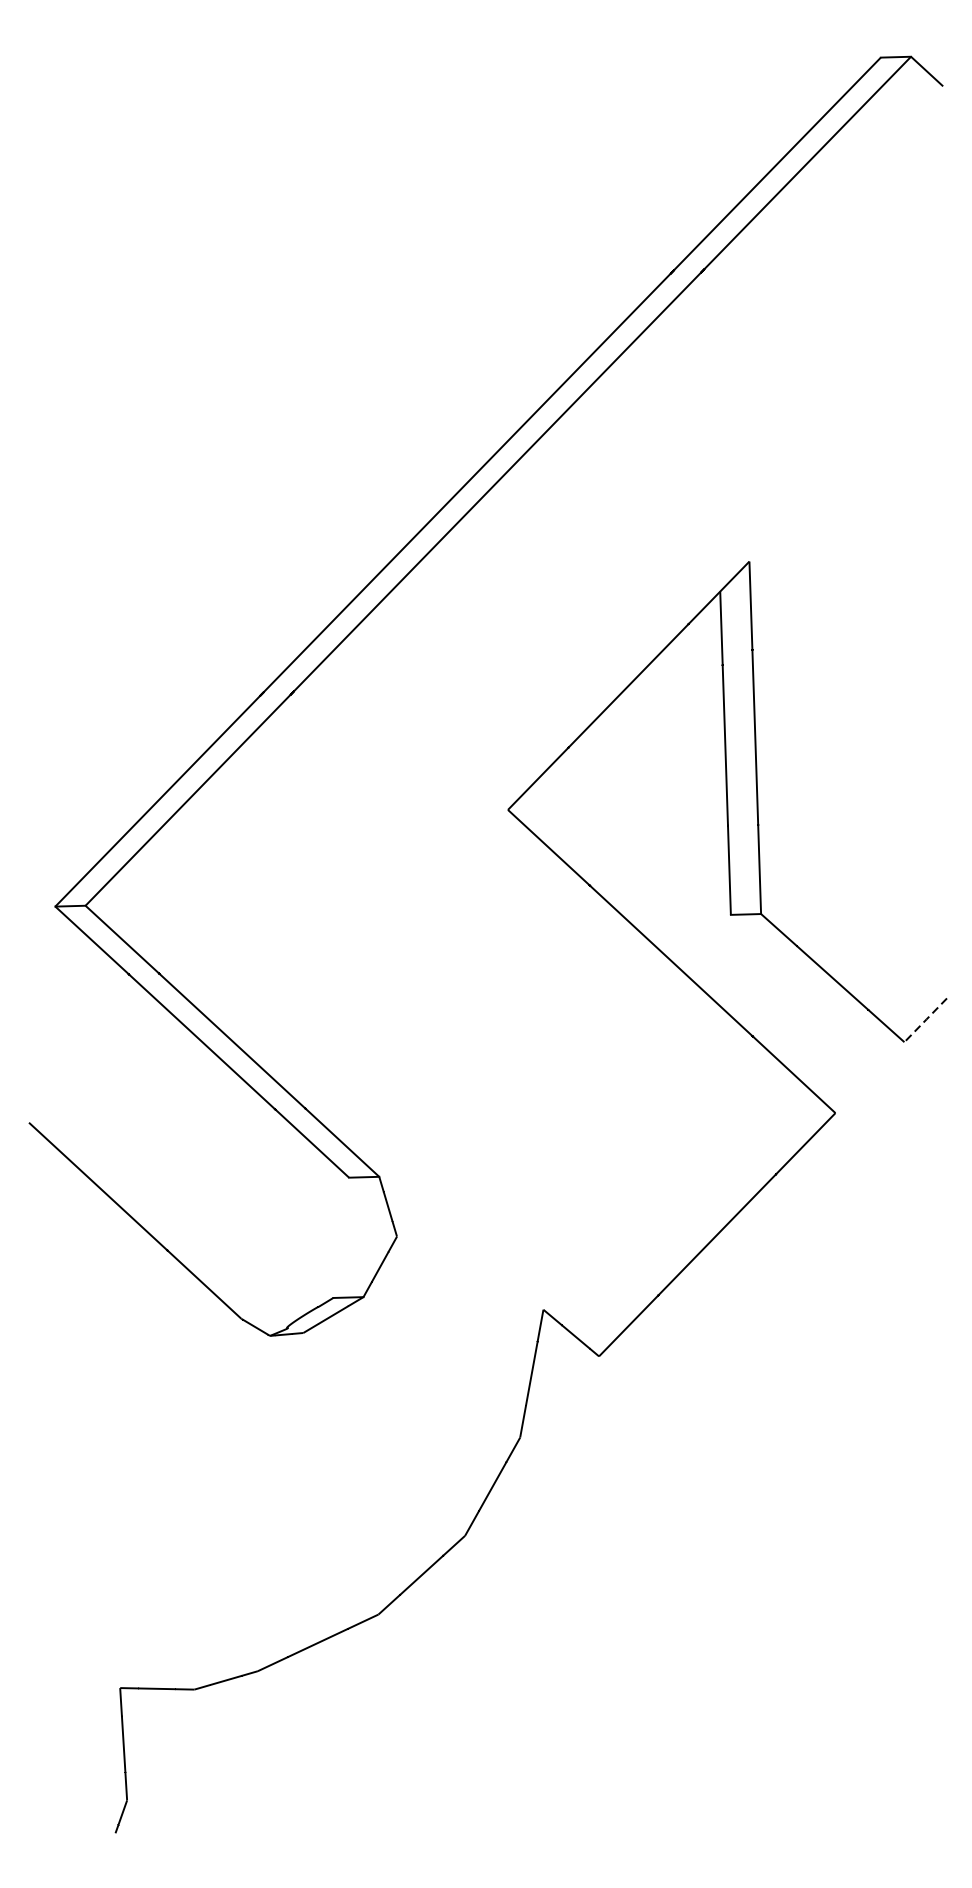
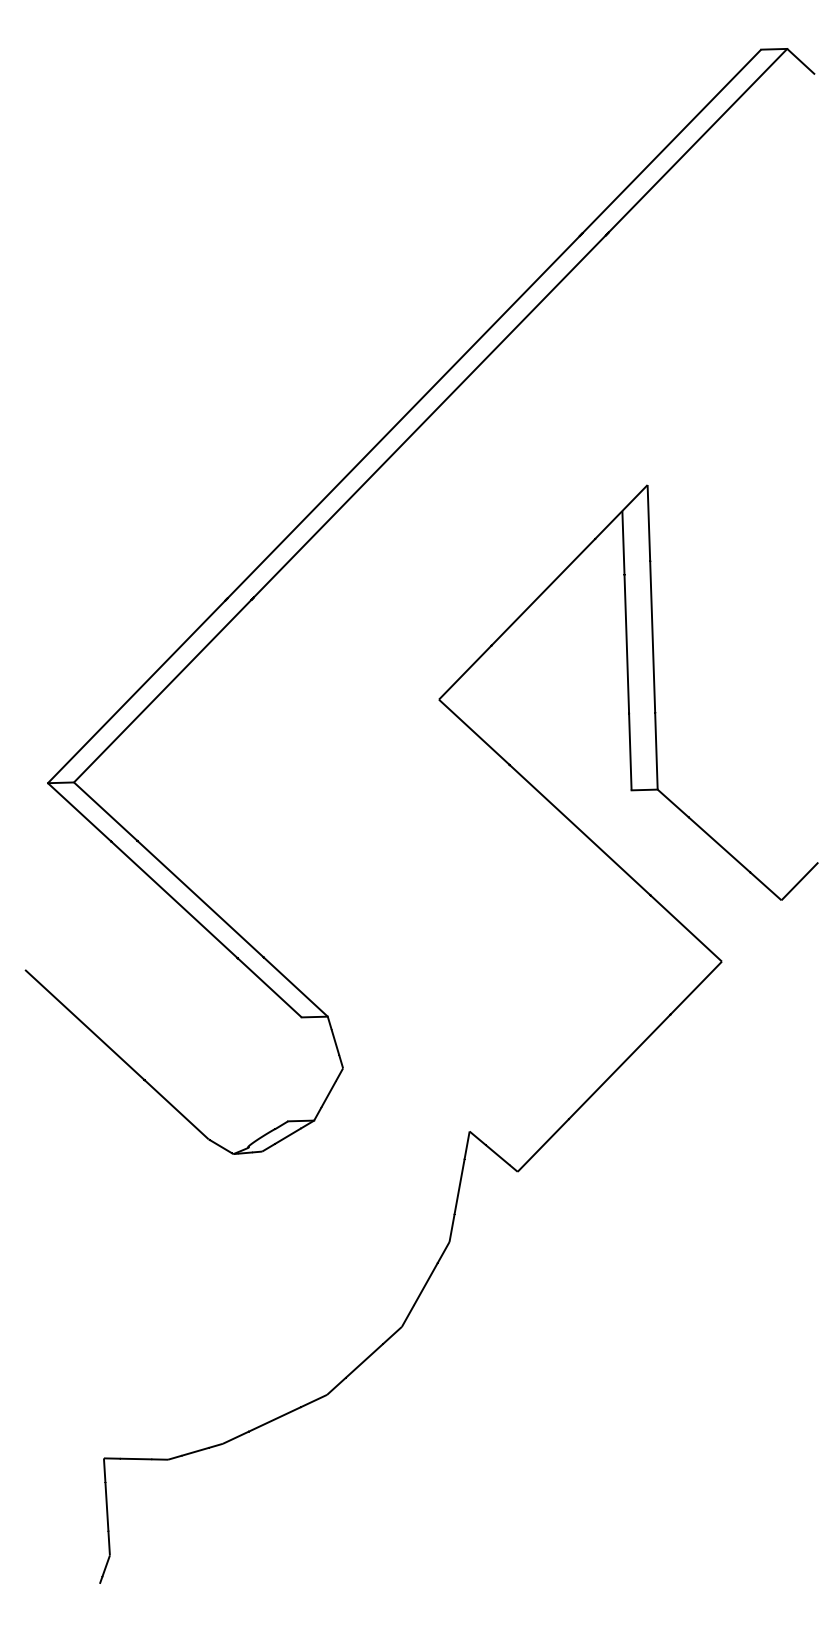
line: (926, 1020) -> (800, 881), dashed -> solid

